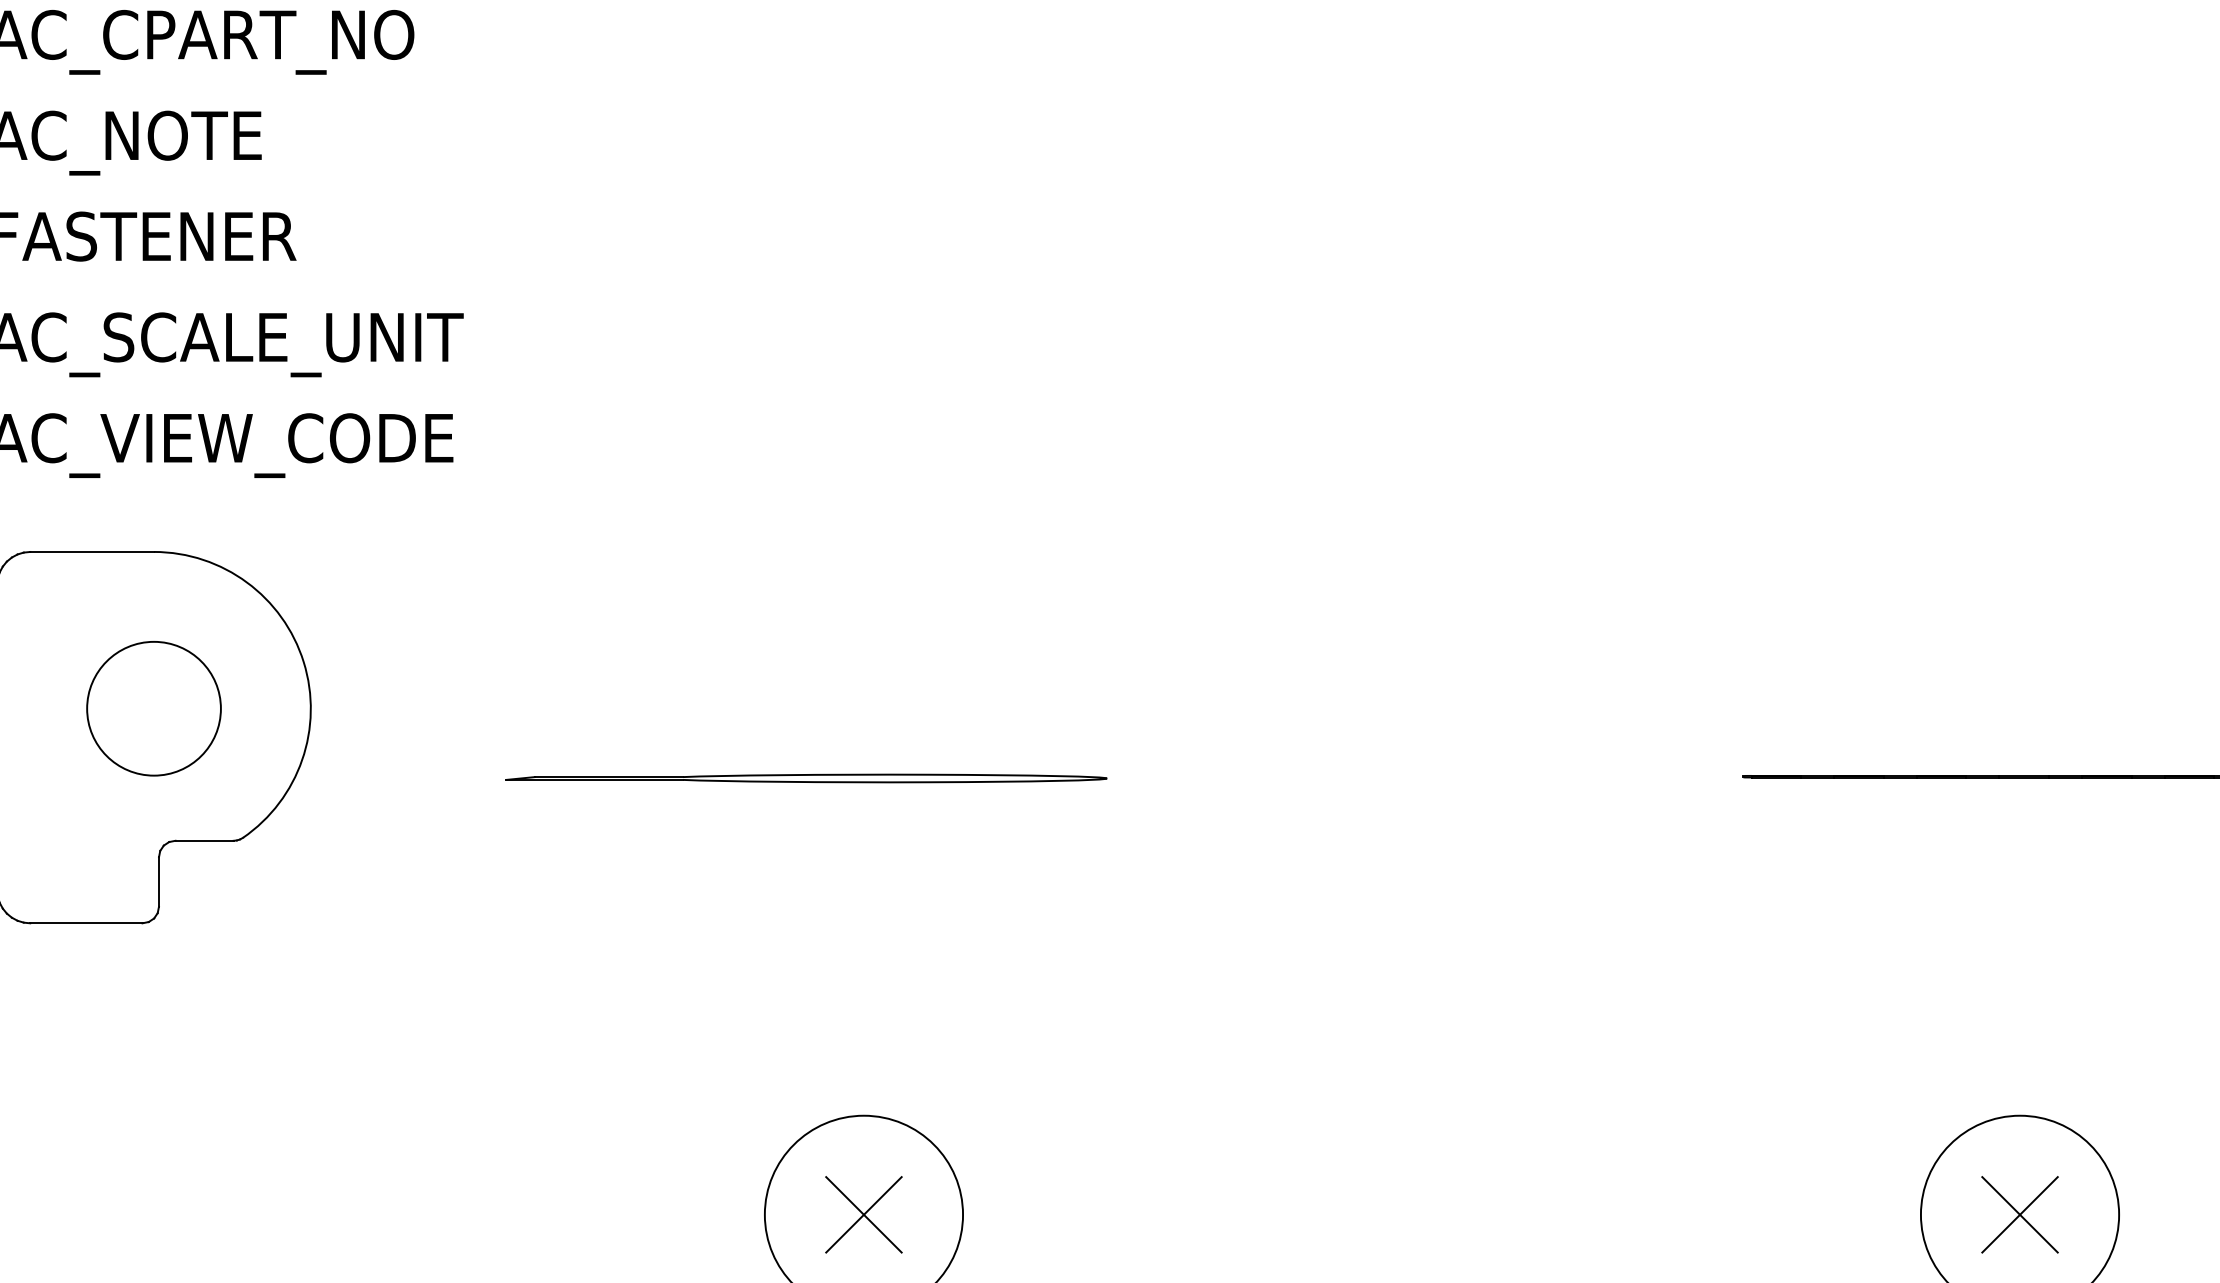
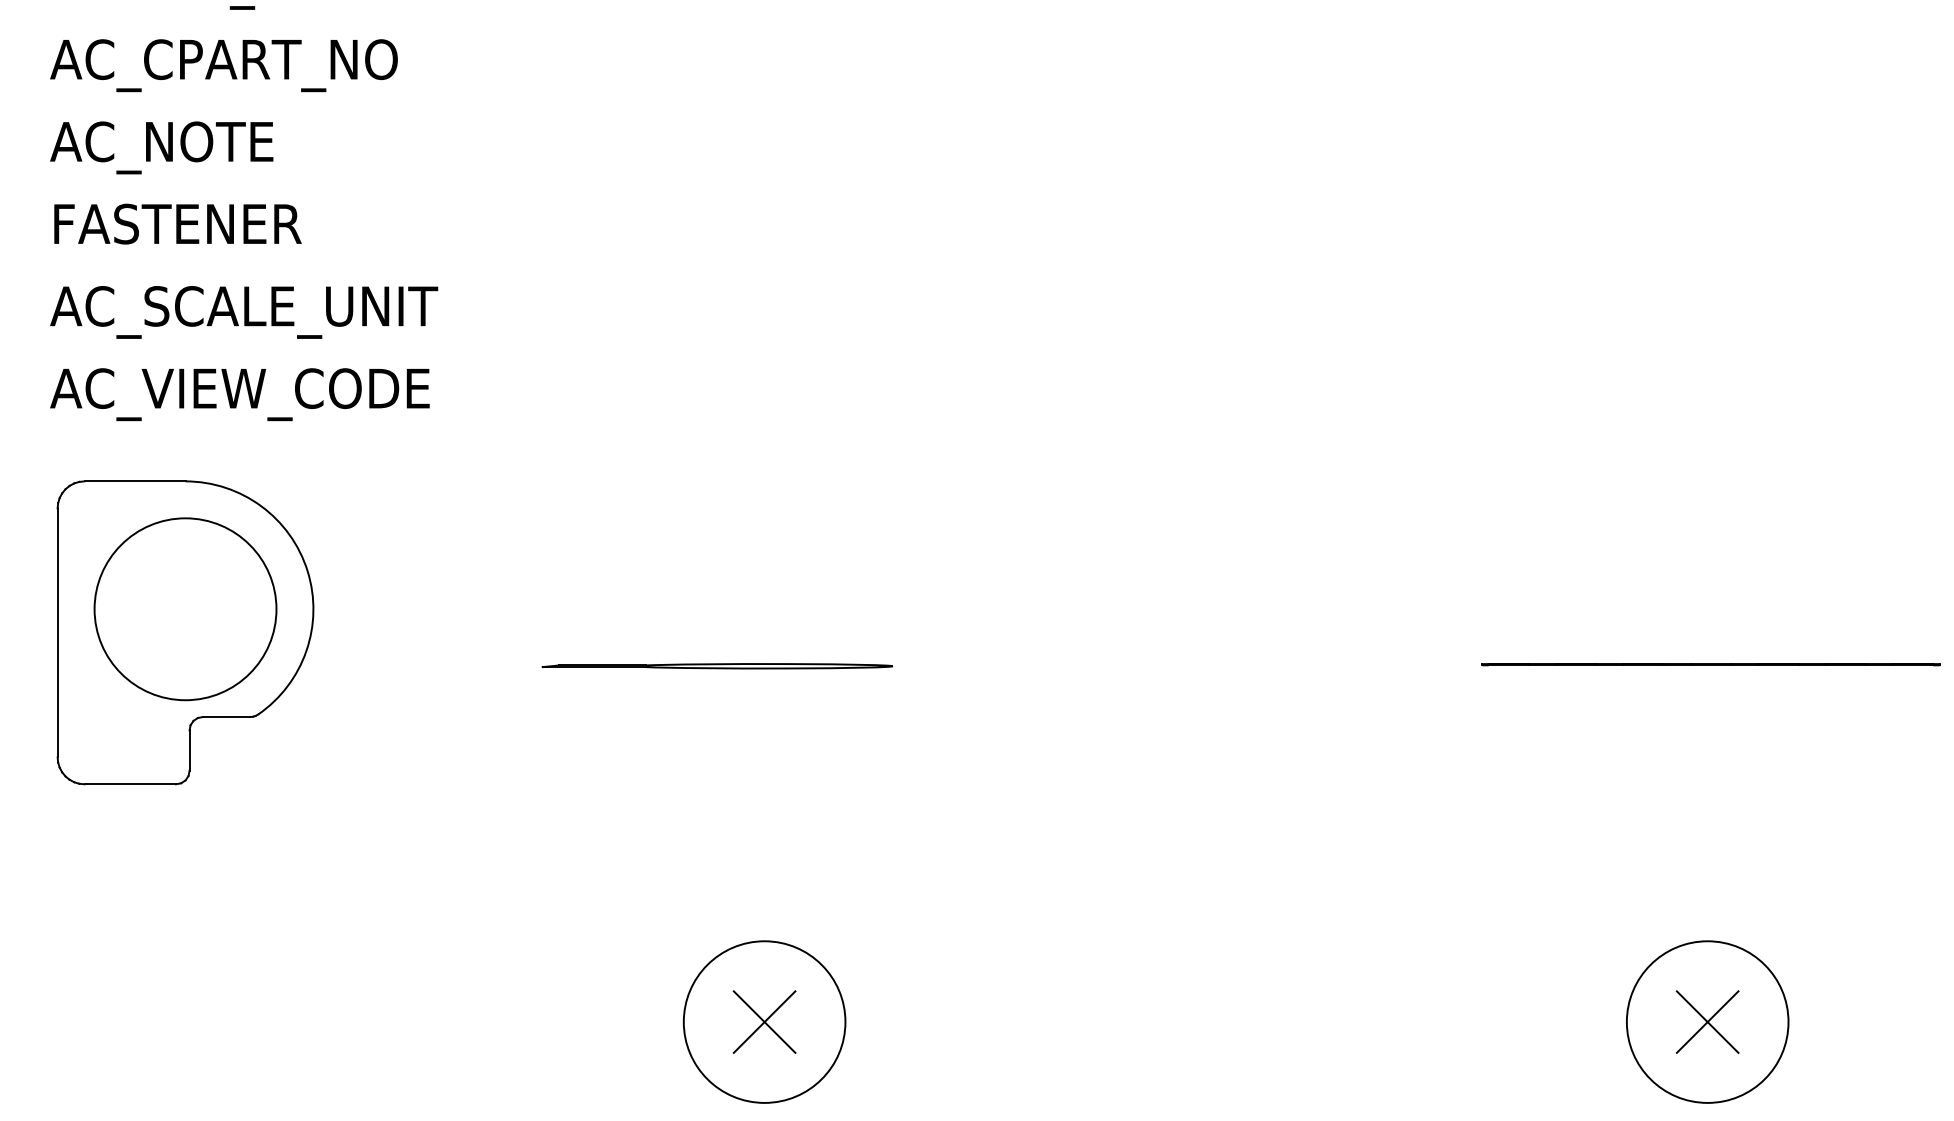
circle: (153, 709) -> (185, 609), size x1.67
part: (804, 778) -> (716, 666), size x0.71

